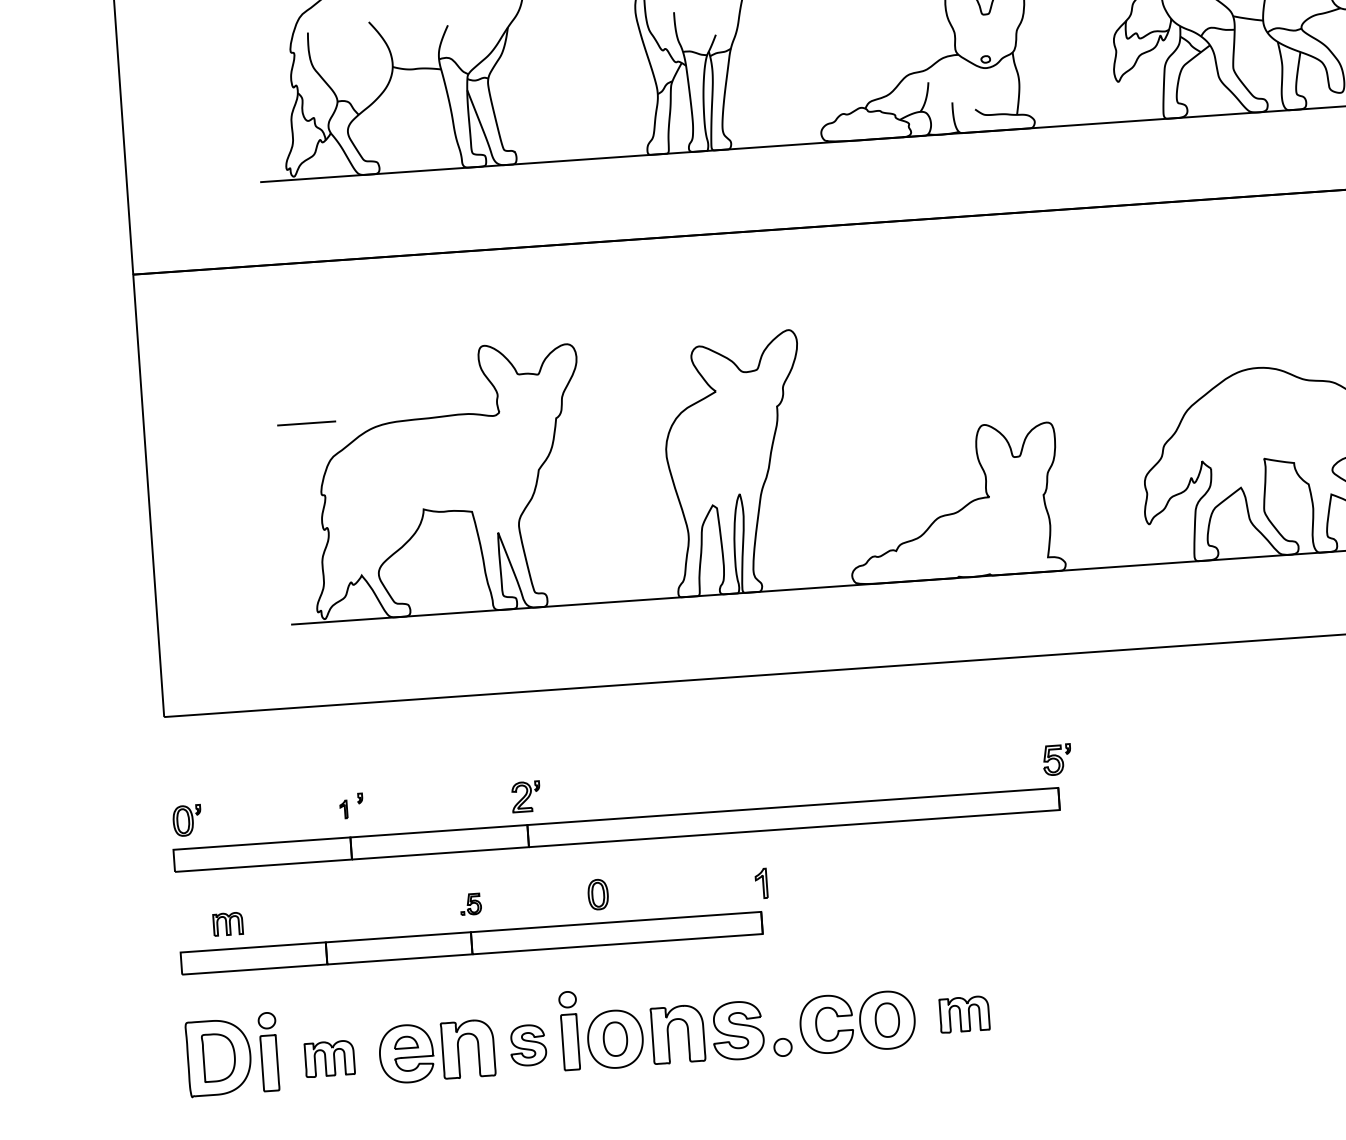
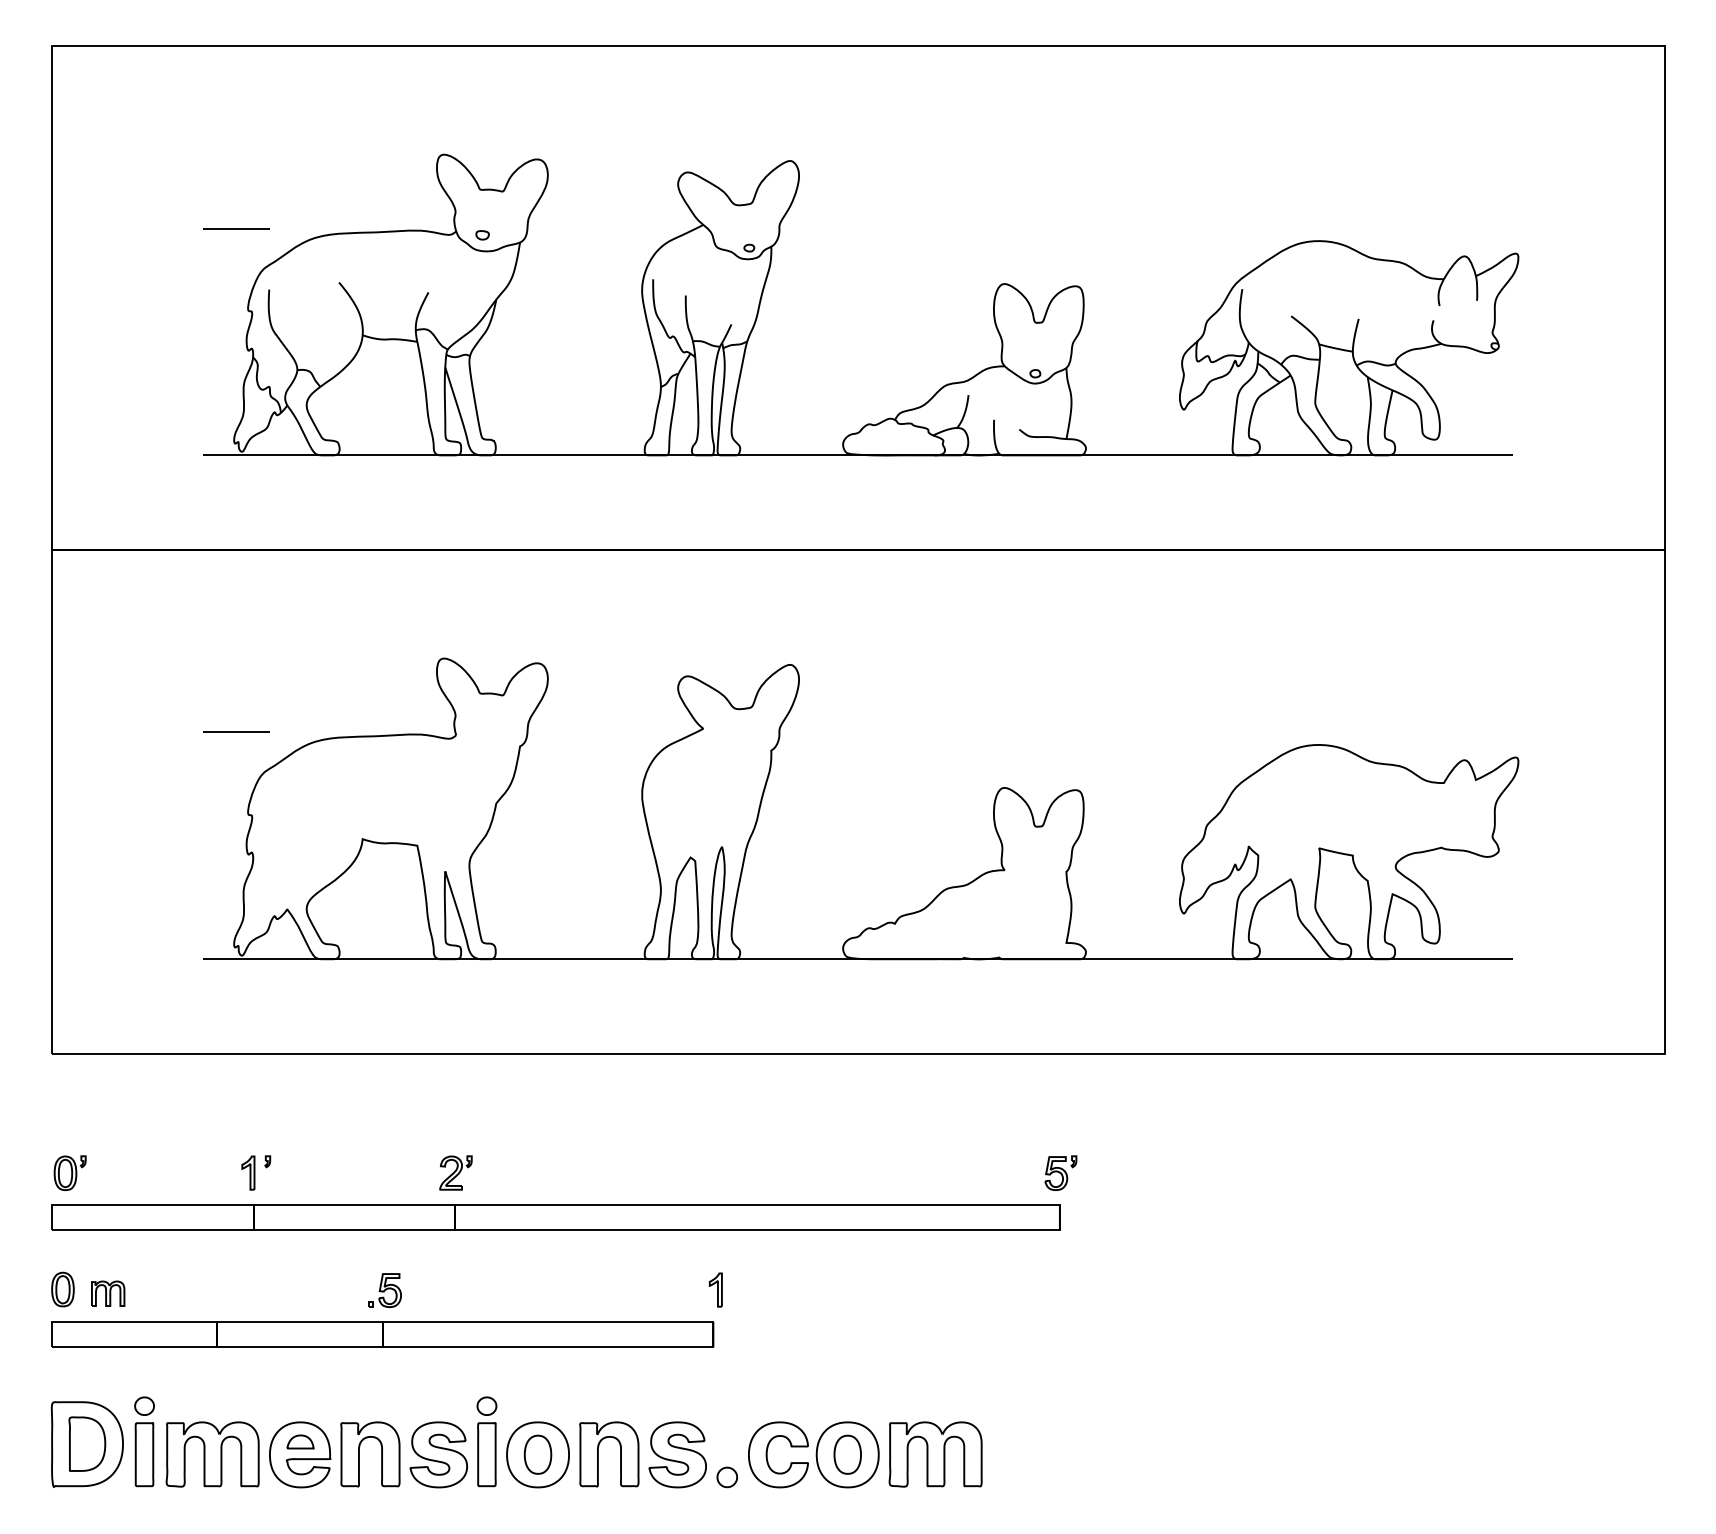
part: (343, 809) -> (248, 1172), size x1.67
part: (597, 894) -> (62, 1289), moved
part: (470, 904) -> (384, 1290), size x1.43
part: (964, 1014) -> (935, 1454), size x1.67
part: (528, 1045) -> (438, 1454), size x1.43
part: (329, 1058) -> (212, 1454), size x1.67

